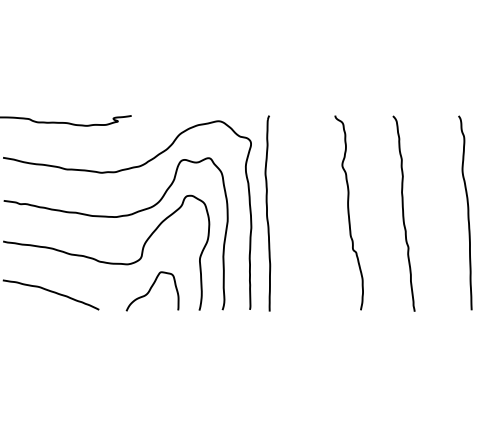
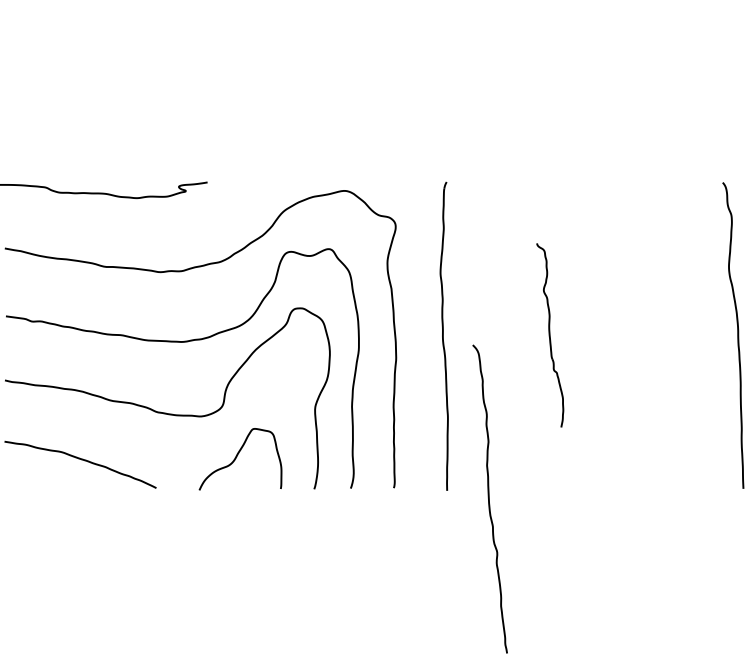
part: (348, 212) -> (549, 334), size x0.6
part: (267, 213) -> (443, 336), moved
curve: (403, 213) -> (489, 498), moved

